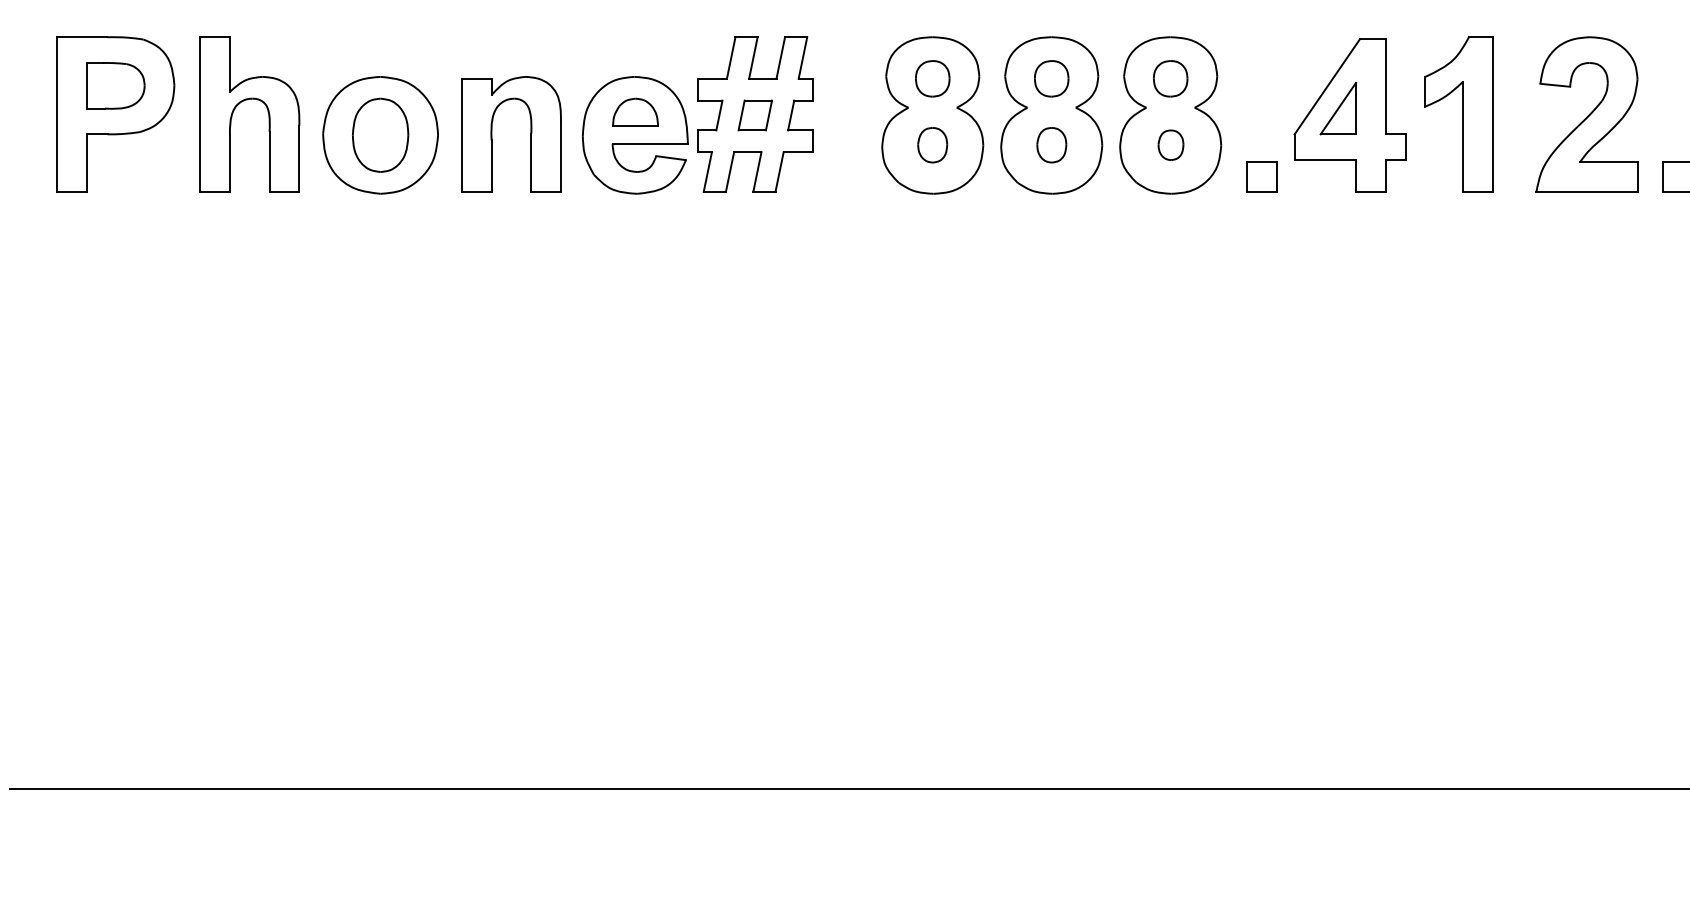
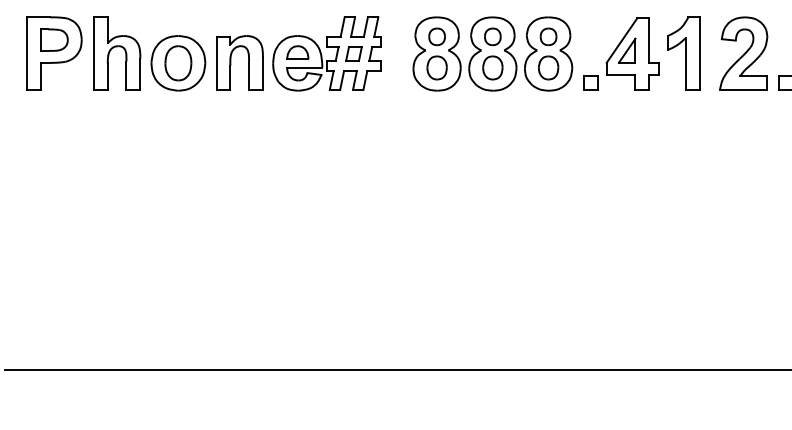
part: (931, 144) -> (436, 67), size x1.43
part: (1050, 144) -> (492, 67), size x1.43
part: (1170, 144) -> (548, 67), size x1.67

